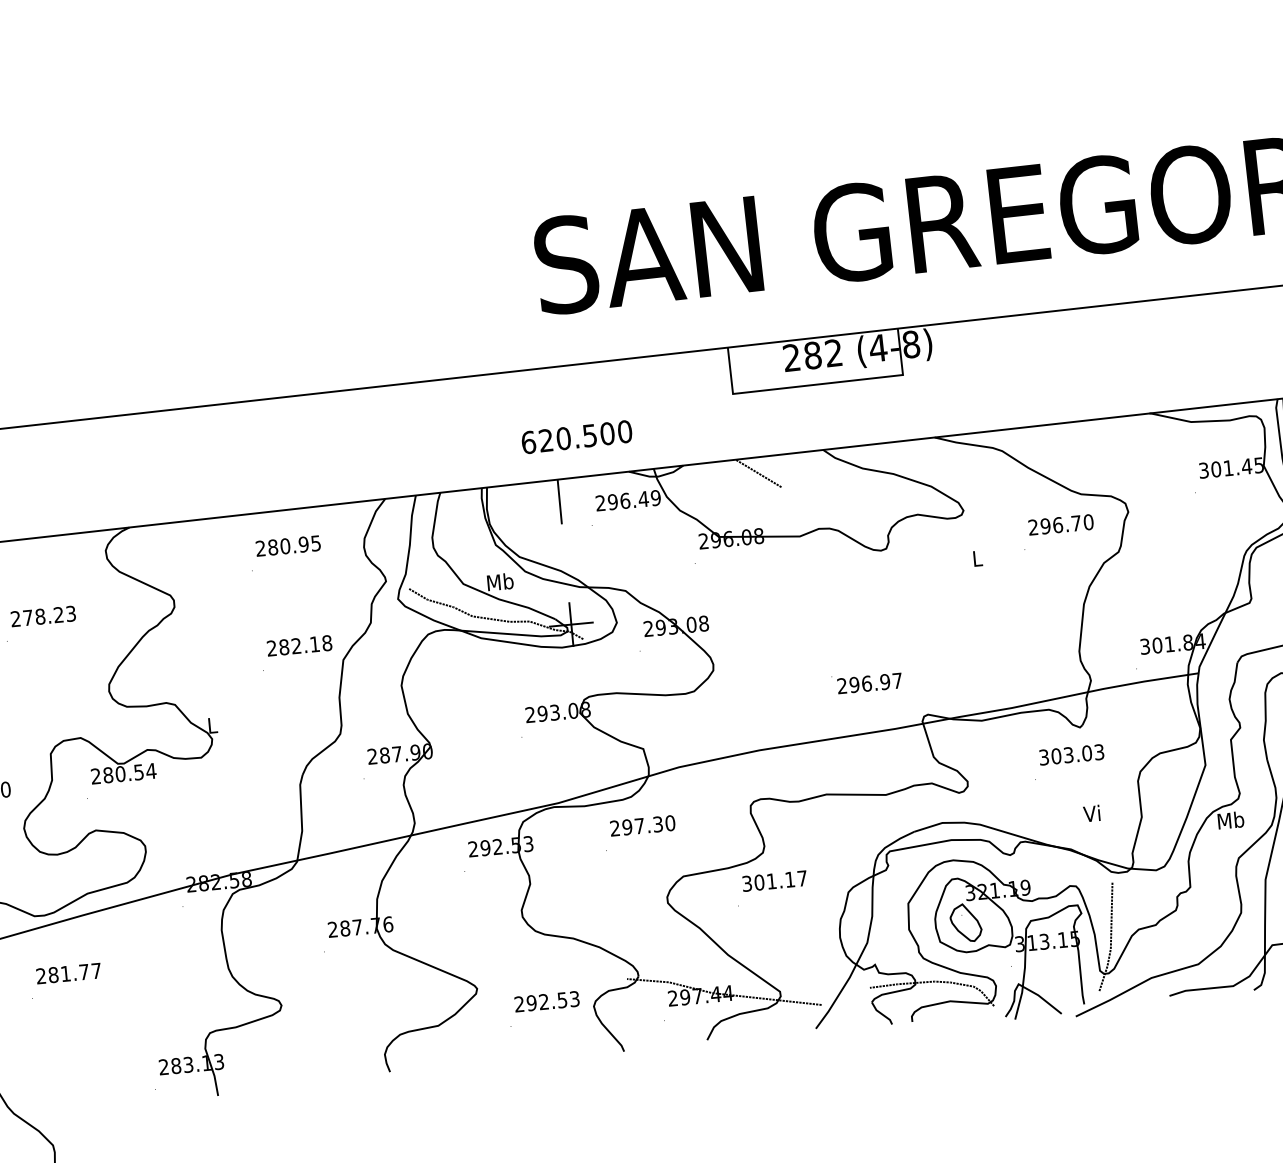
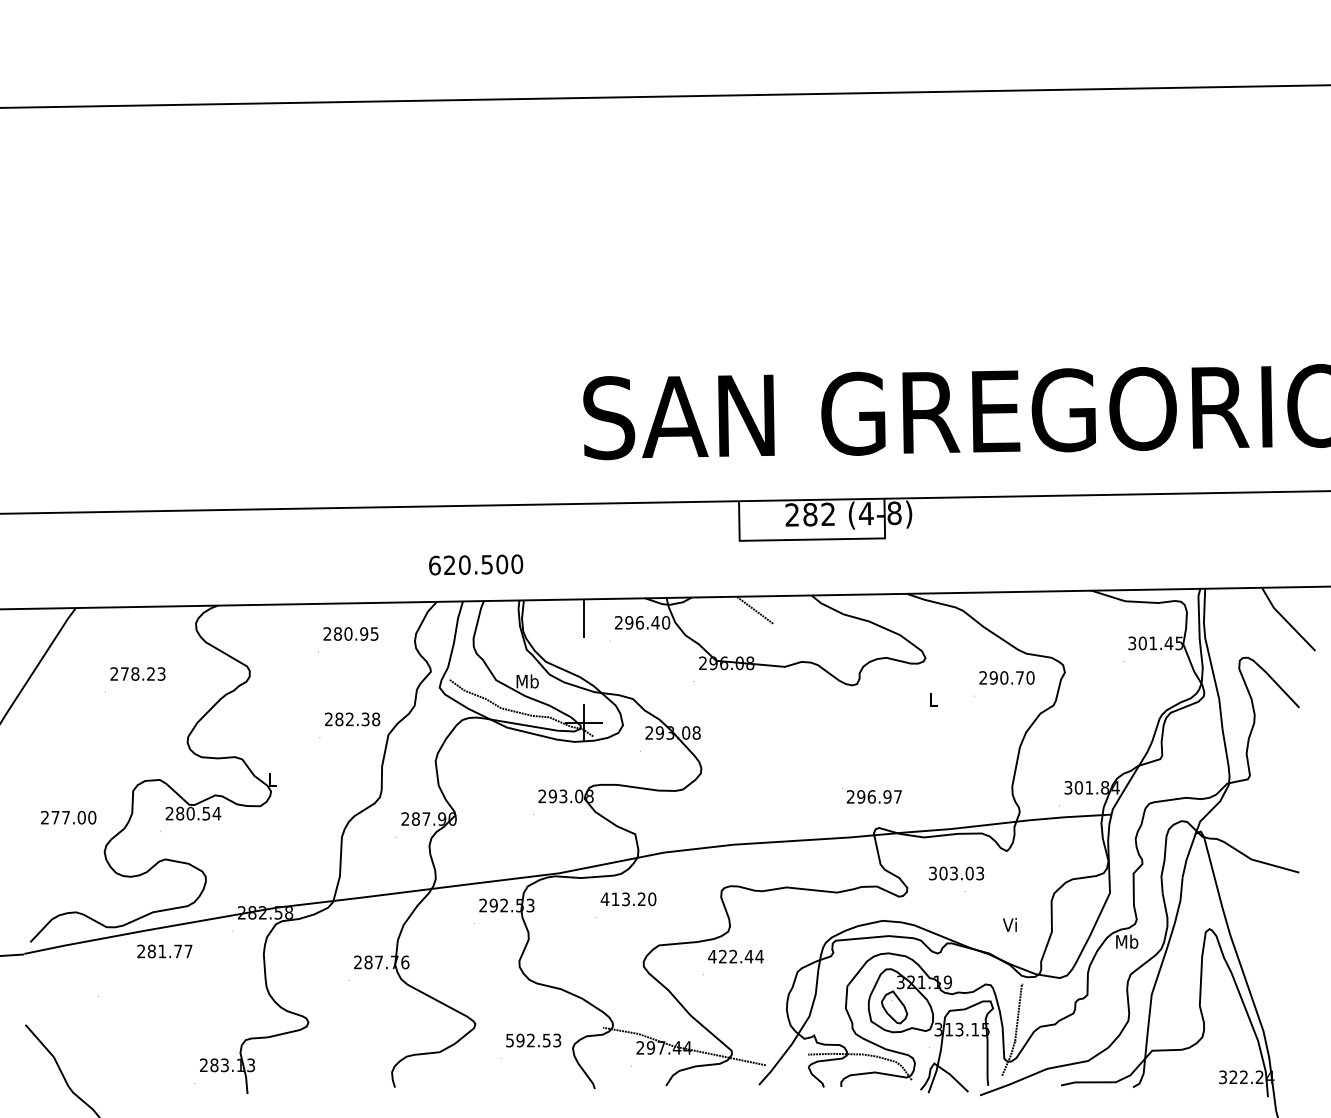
text: (577, 436) -> (476, 564), moved
text: (656, 497) -> (666, 622), 296.49 -> 296.40
text: (1058, 524) -> (1004, 677), 296.70 -> 290.70
text: (314, 644) -> (365, 719), 282.18 -> 282.38
text: (866, 682) -> (871, 795), moved
text: (1071, 754) -> (956, 873), moved
text: (635, 826) -> (622, 899), 297.30 -> 413.20
text: (774, 880) -> (735, 956), 301.17 -> 422.44
text: (68, 973) -> (164, 951), moved
text: (518, 1004) -> (509, 1040), 292.53 -> 592.53

